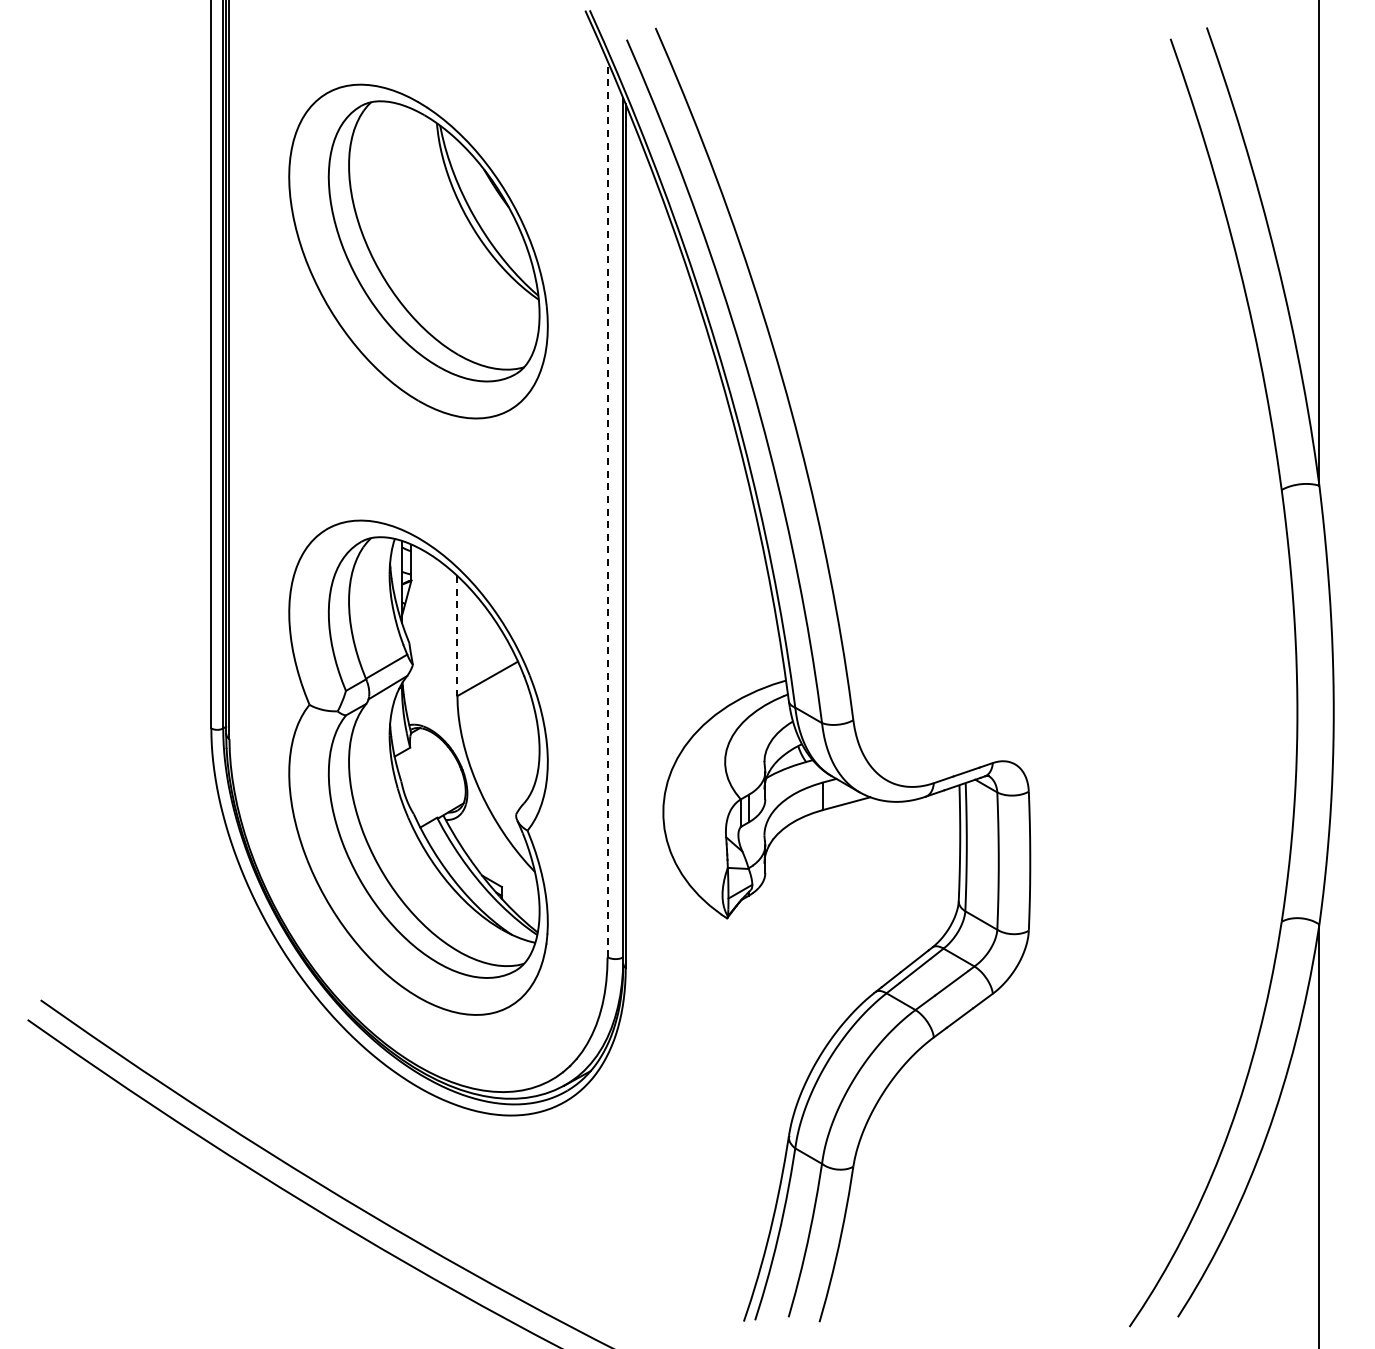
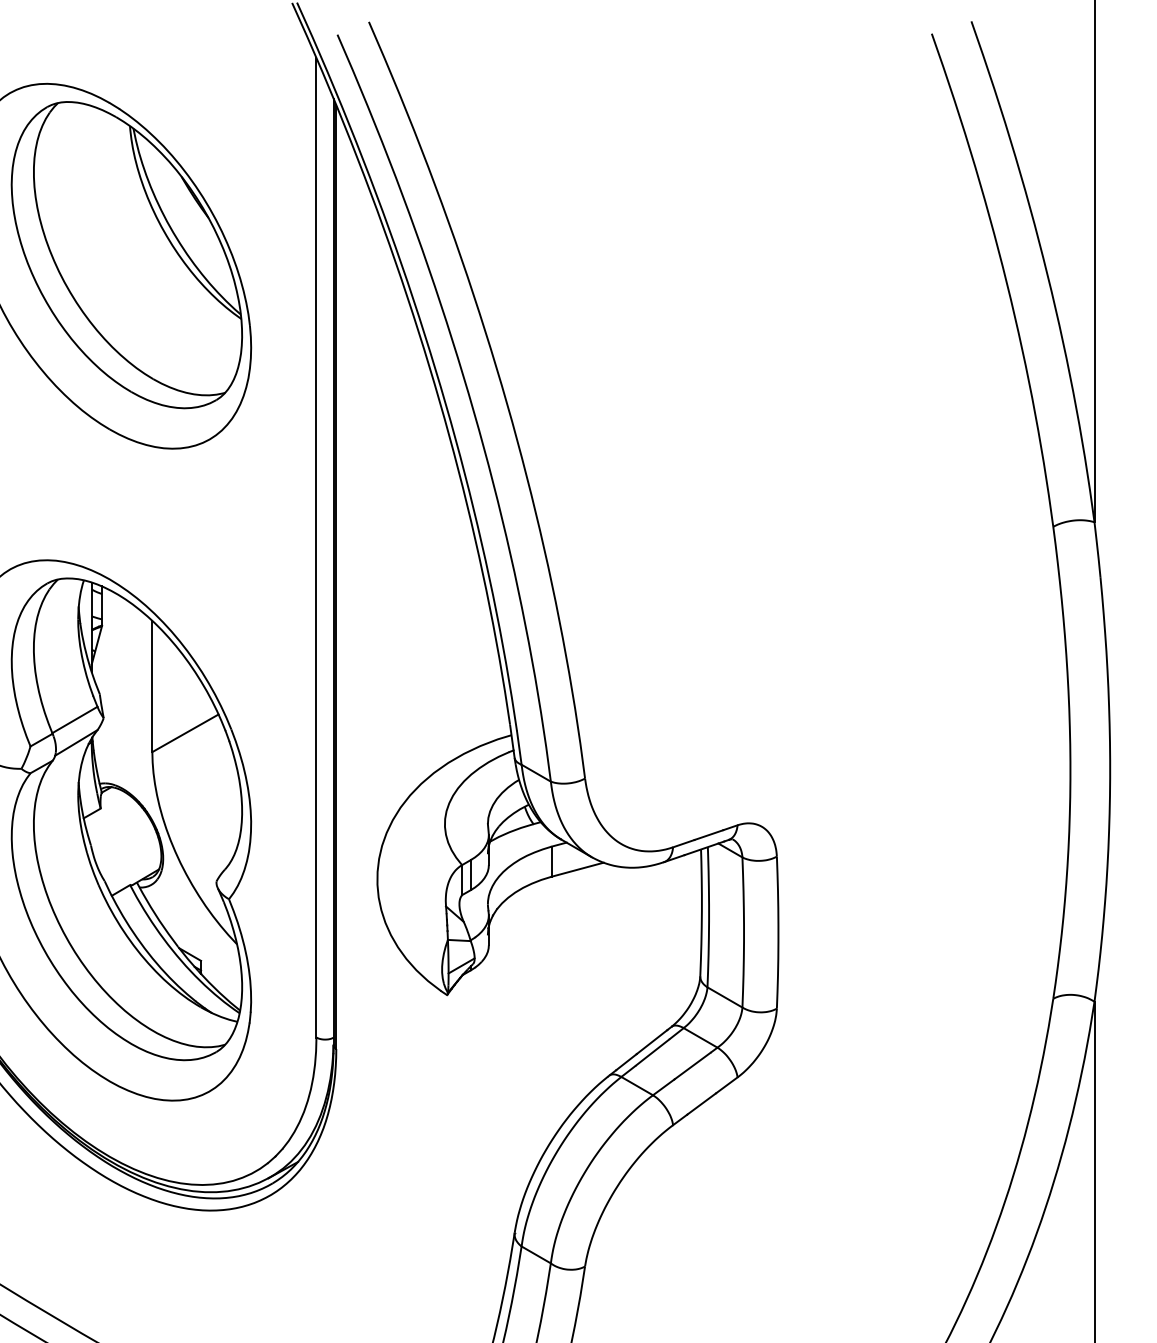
line: (607, 508) -> (316, 547), dashed -> solid
line: (457, 636) -> (152, 686), dashed -> solid

